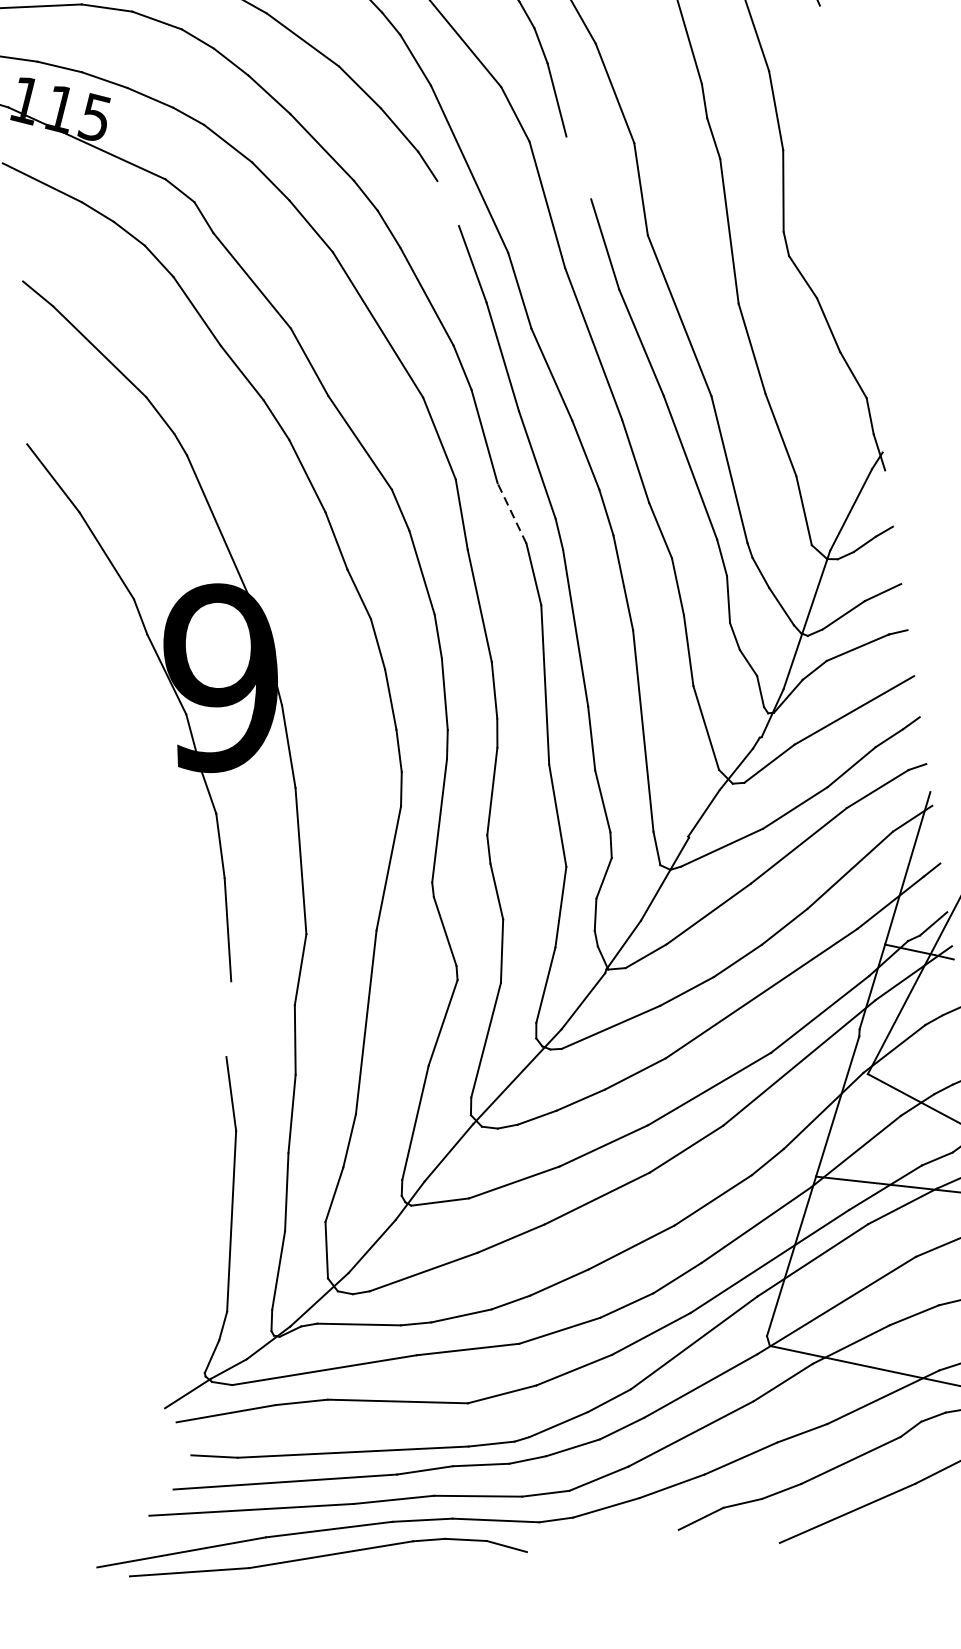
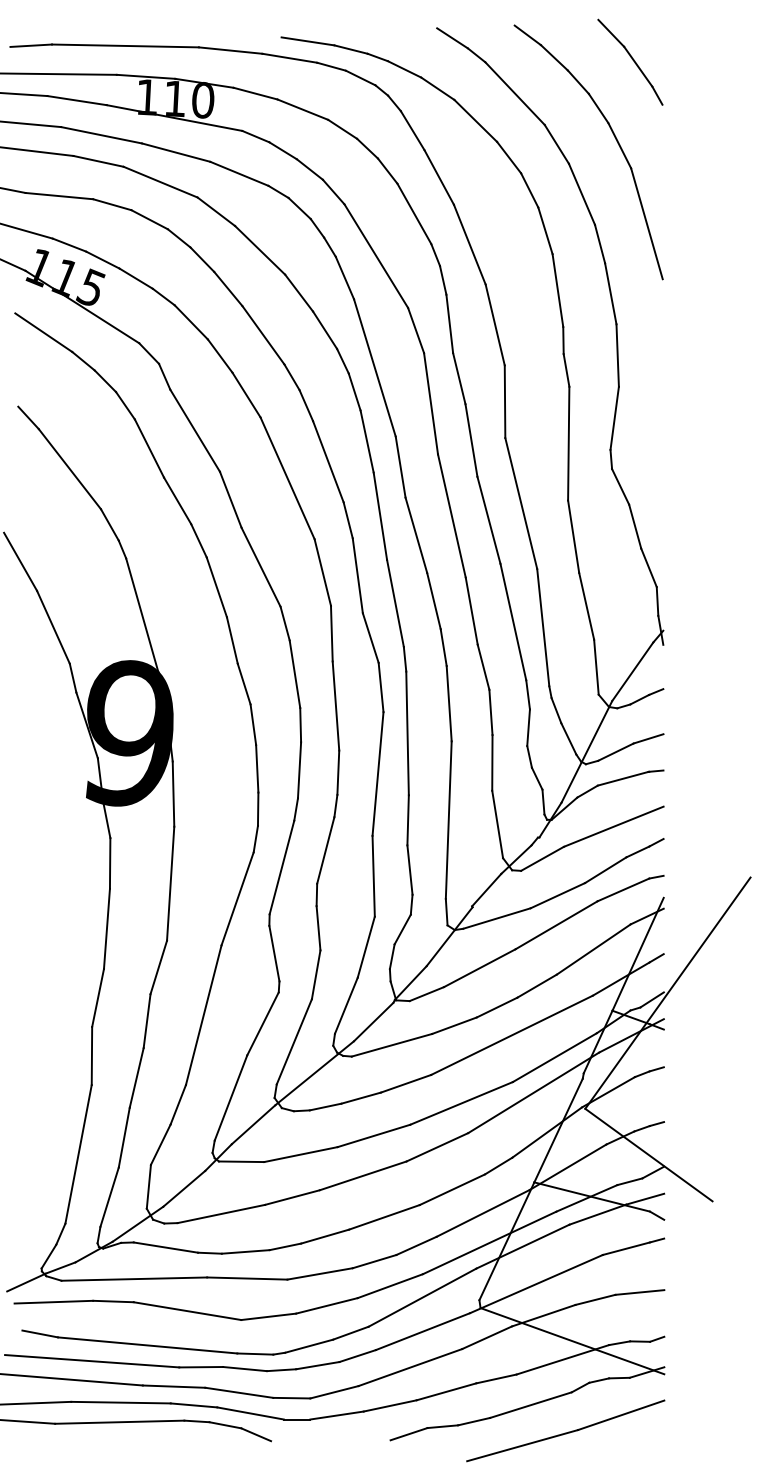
line: (579, 167) -> (459, 378), added
line: (447, 202) -> (354, 391), added
line: (511, 512) -> (370, 637), dashed -> solid
line: (228, 1018) -> (97, 997), added

